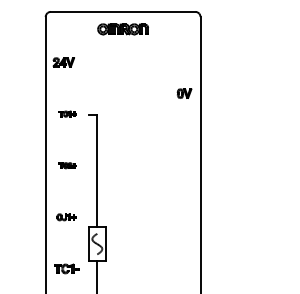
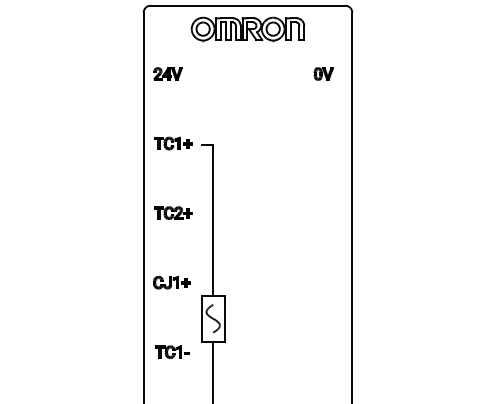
part: (122, 29) -> (247, 29), size x1.67
part: (184, 93) -> (323, 73), moved
part: (67, 114) -> (173, 143), size x1.67
part: (67, 165) -> (173, 212), size x1.67
part: (66, 217) -> (171, 282), size x1.43

